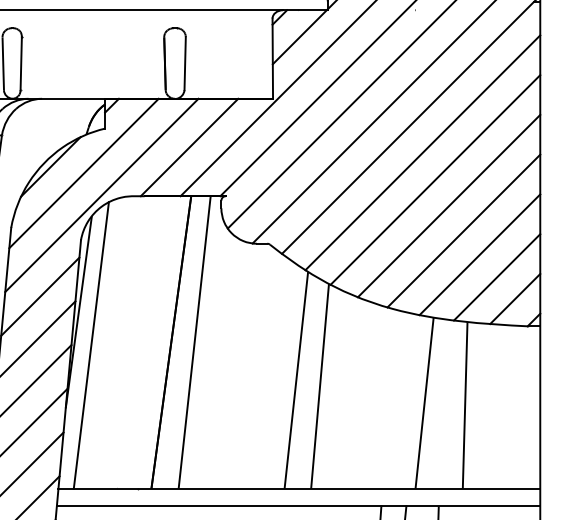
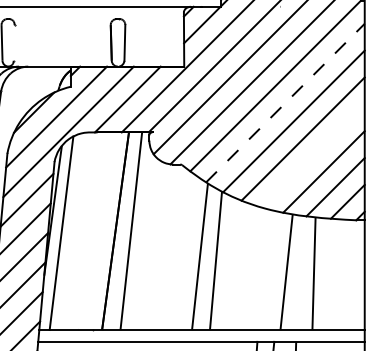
line: (20, 63) -> (13, 42), removed
line: (422, 151) -> (285, 102), solid -> dashed
line: (462, 230) -> (312, 155), removed

